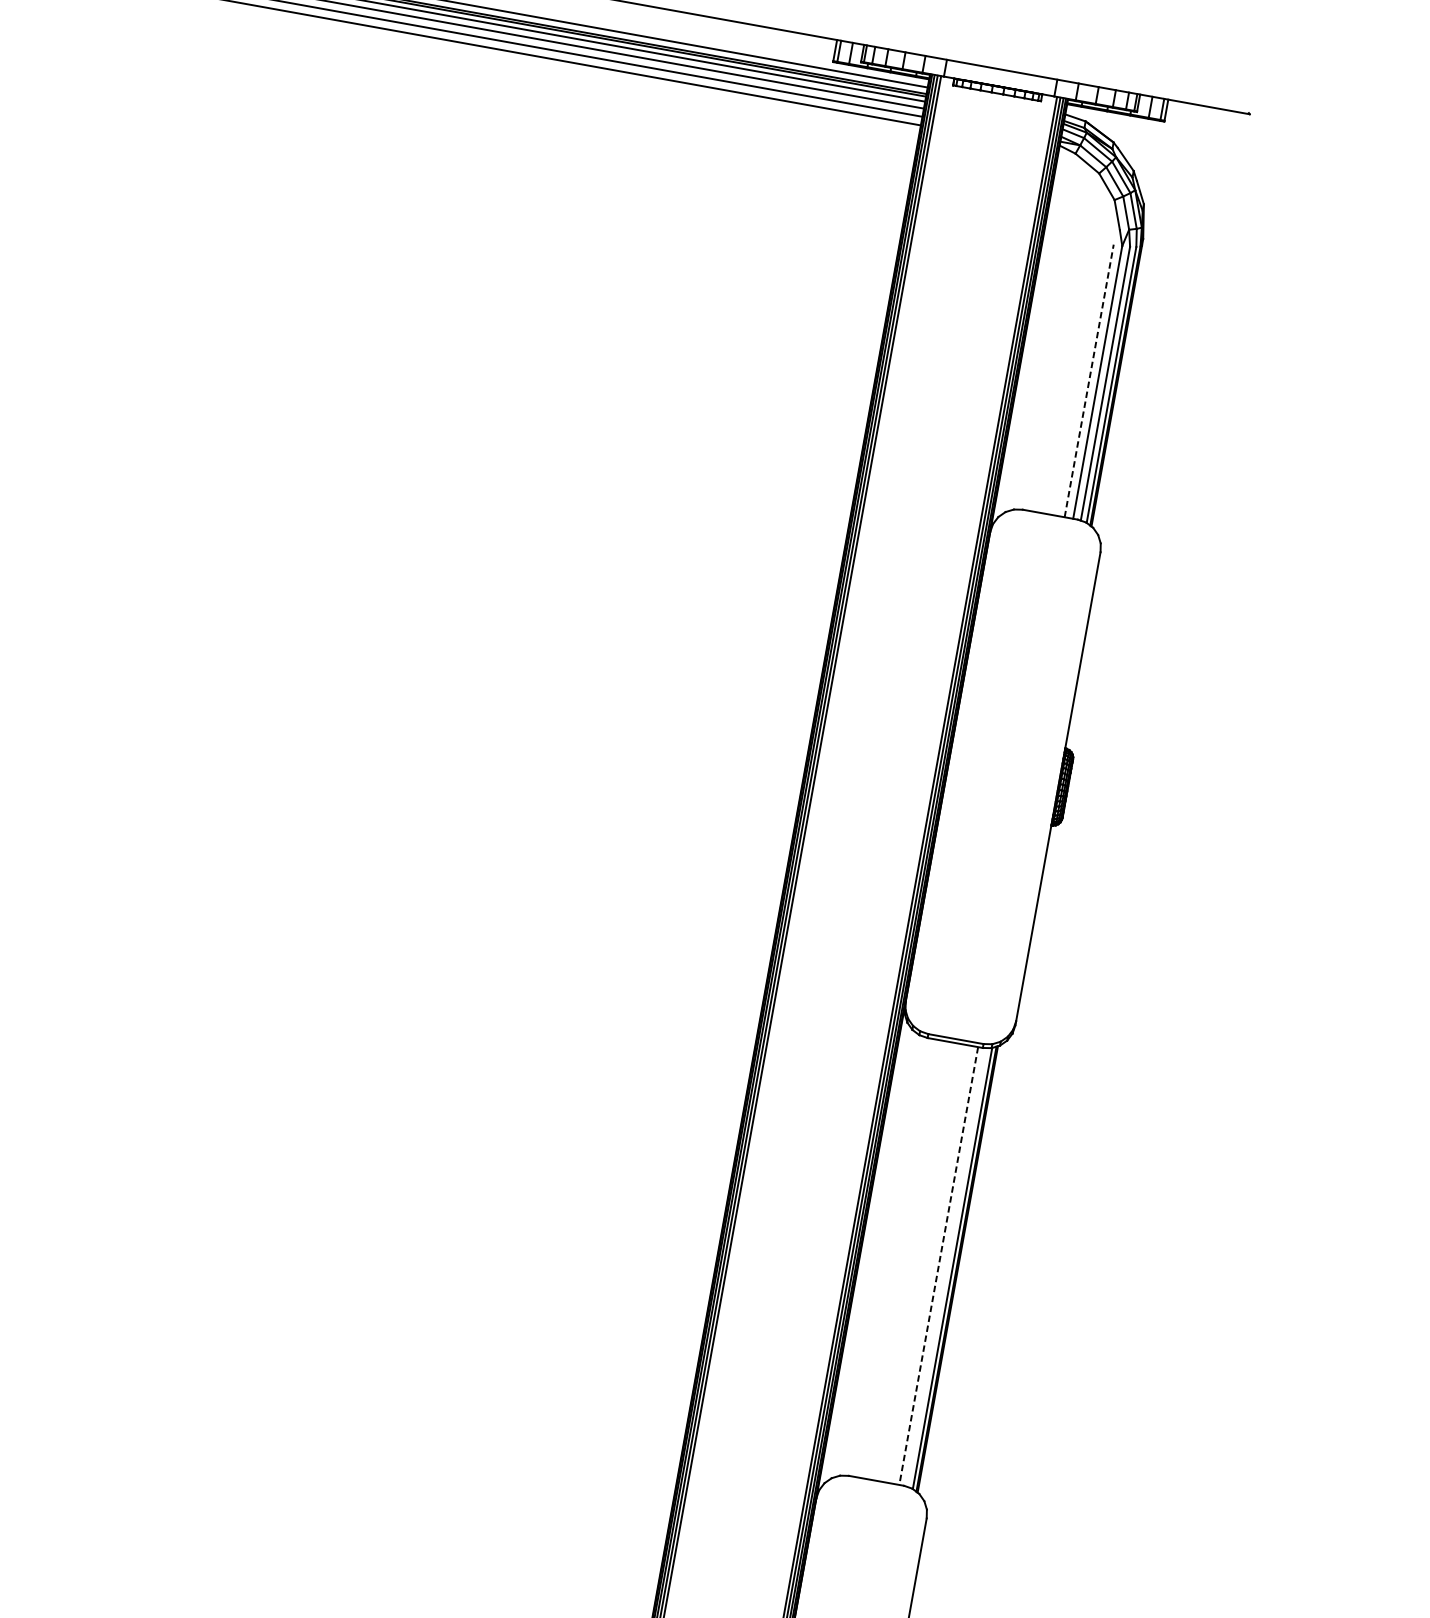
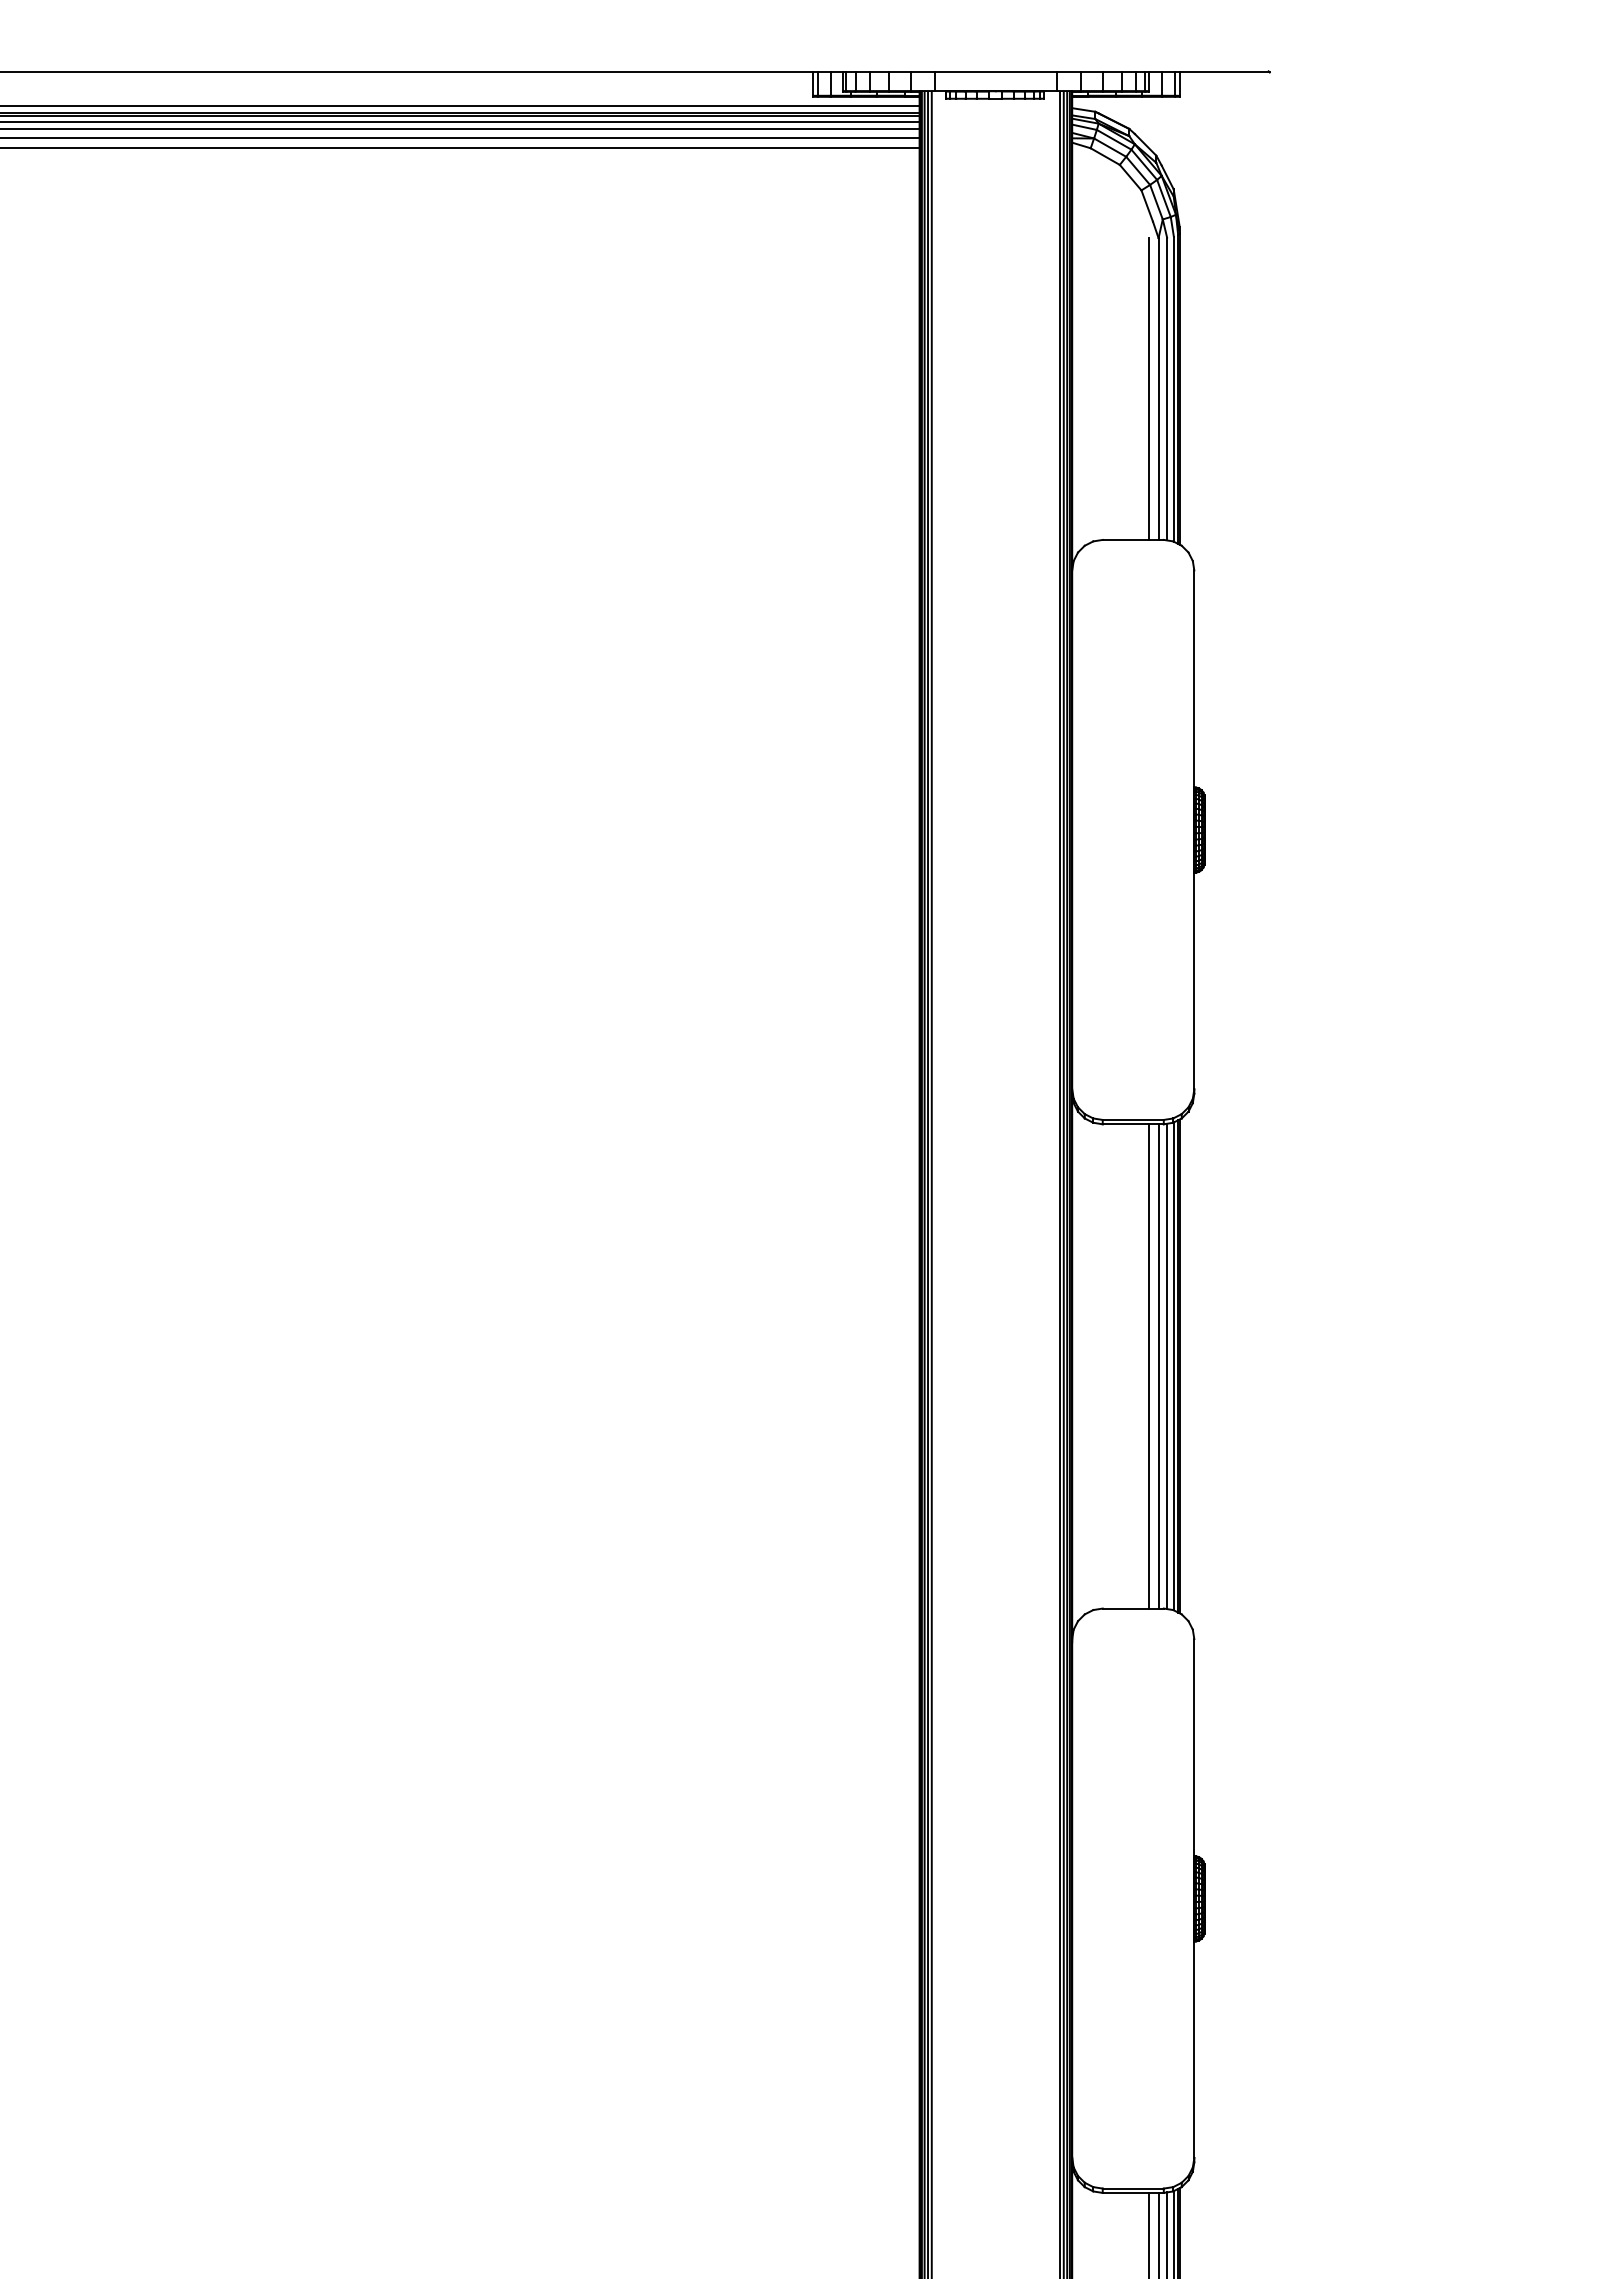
line: (1089, 381) -> (1149, 389), dashed -> solid
line: (930, 1264) -> (1149, 1366), added
line: (938, 1266) -> (1158, 1366), dashed -> solid
line: (946, 1267) -> (1167, 1366), added

